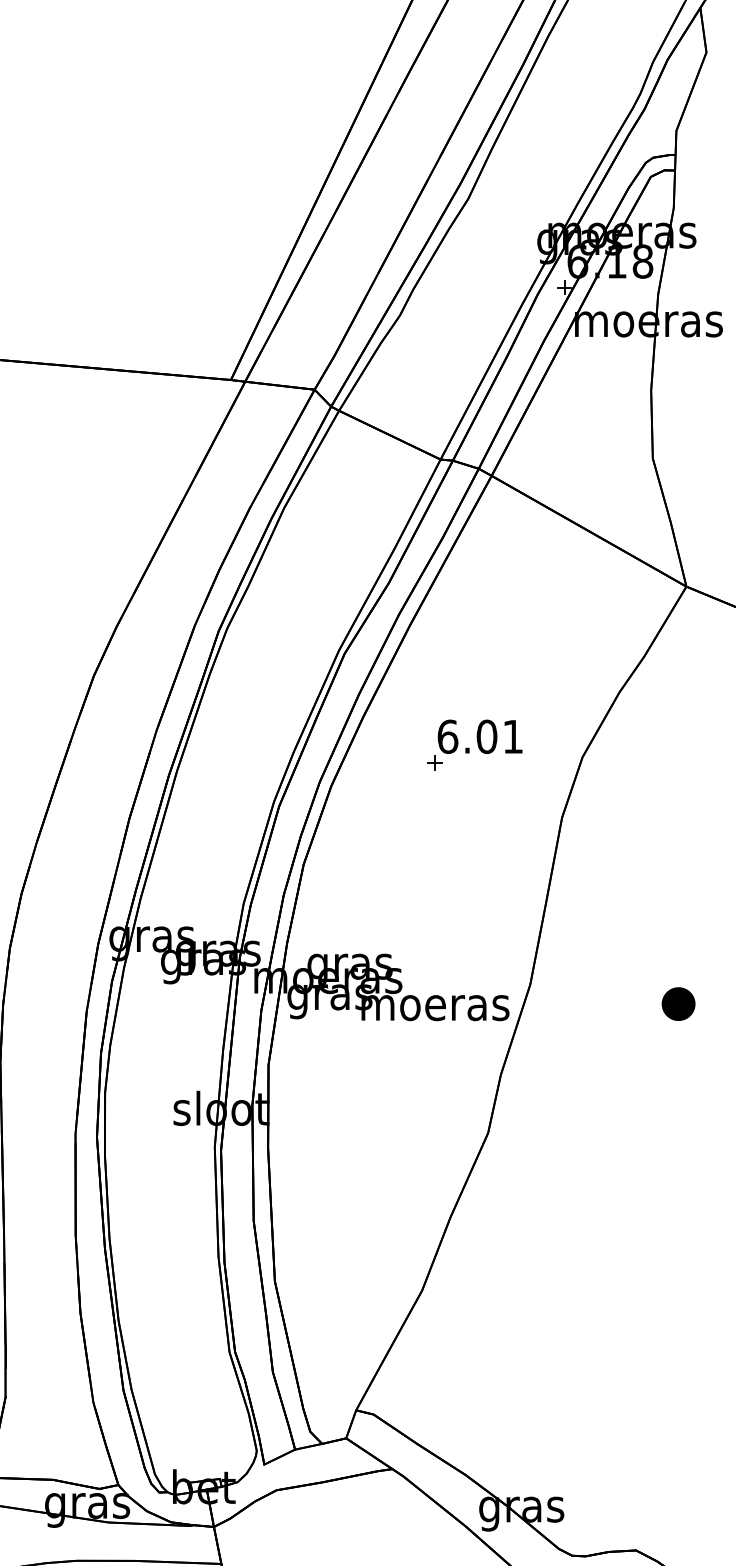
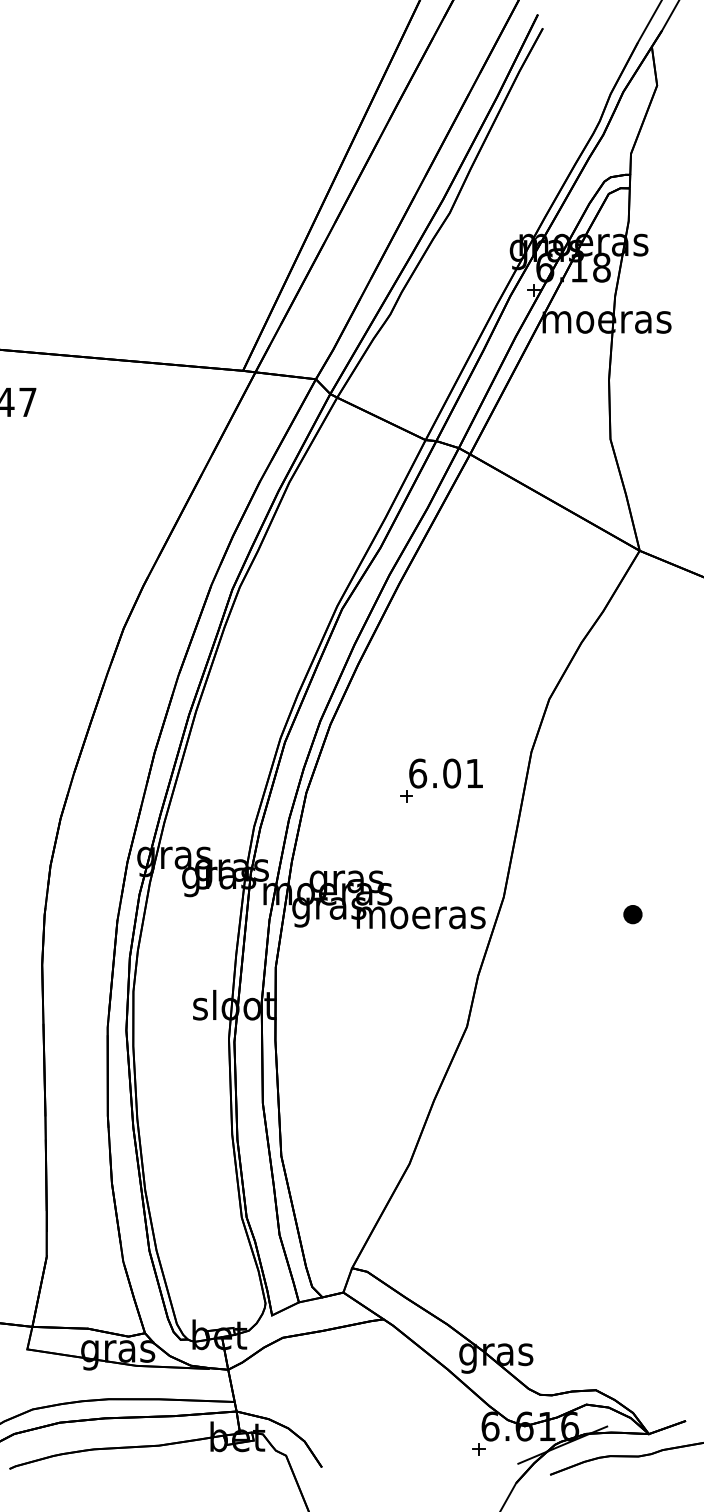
part: (474, 744) -> (441, 780), moved
part: (678, 1004) -> (632, 914), size x0.62

